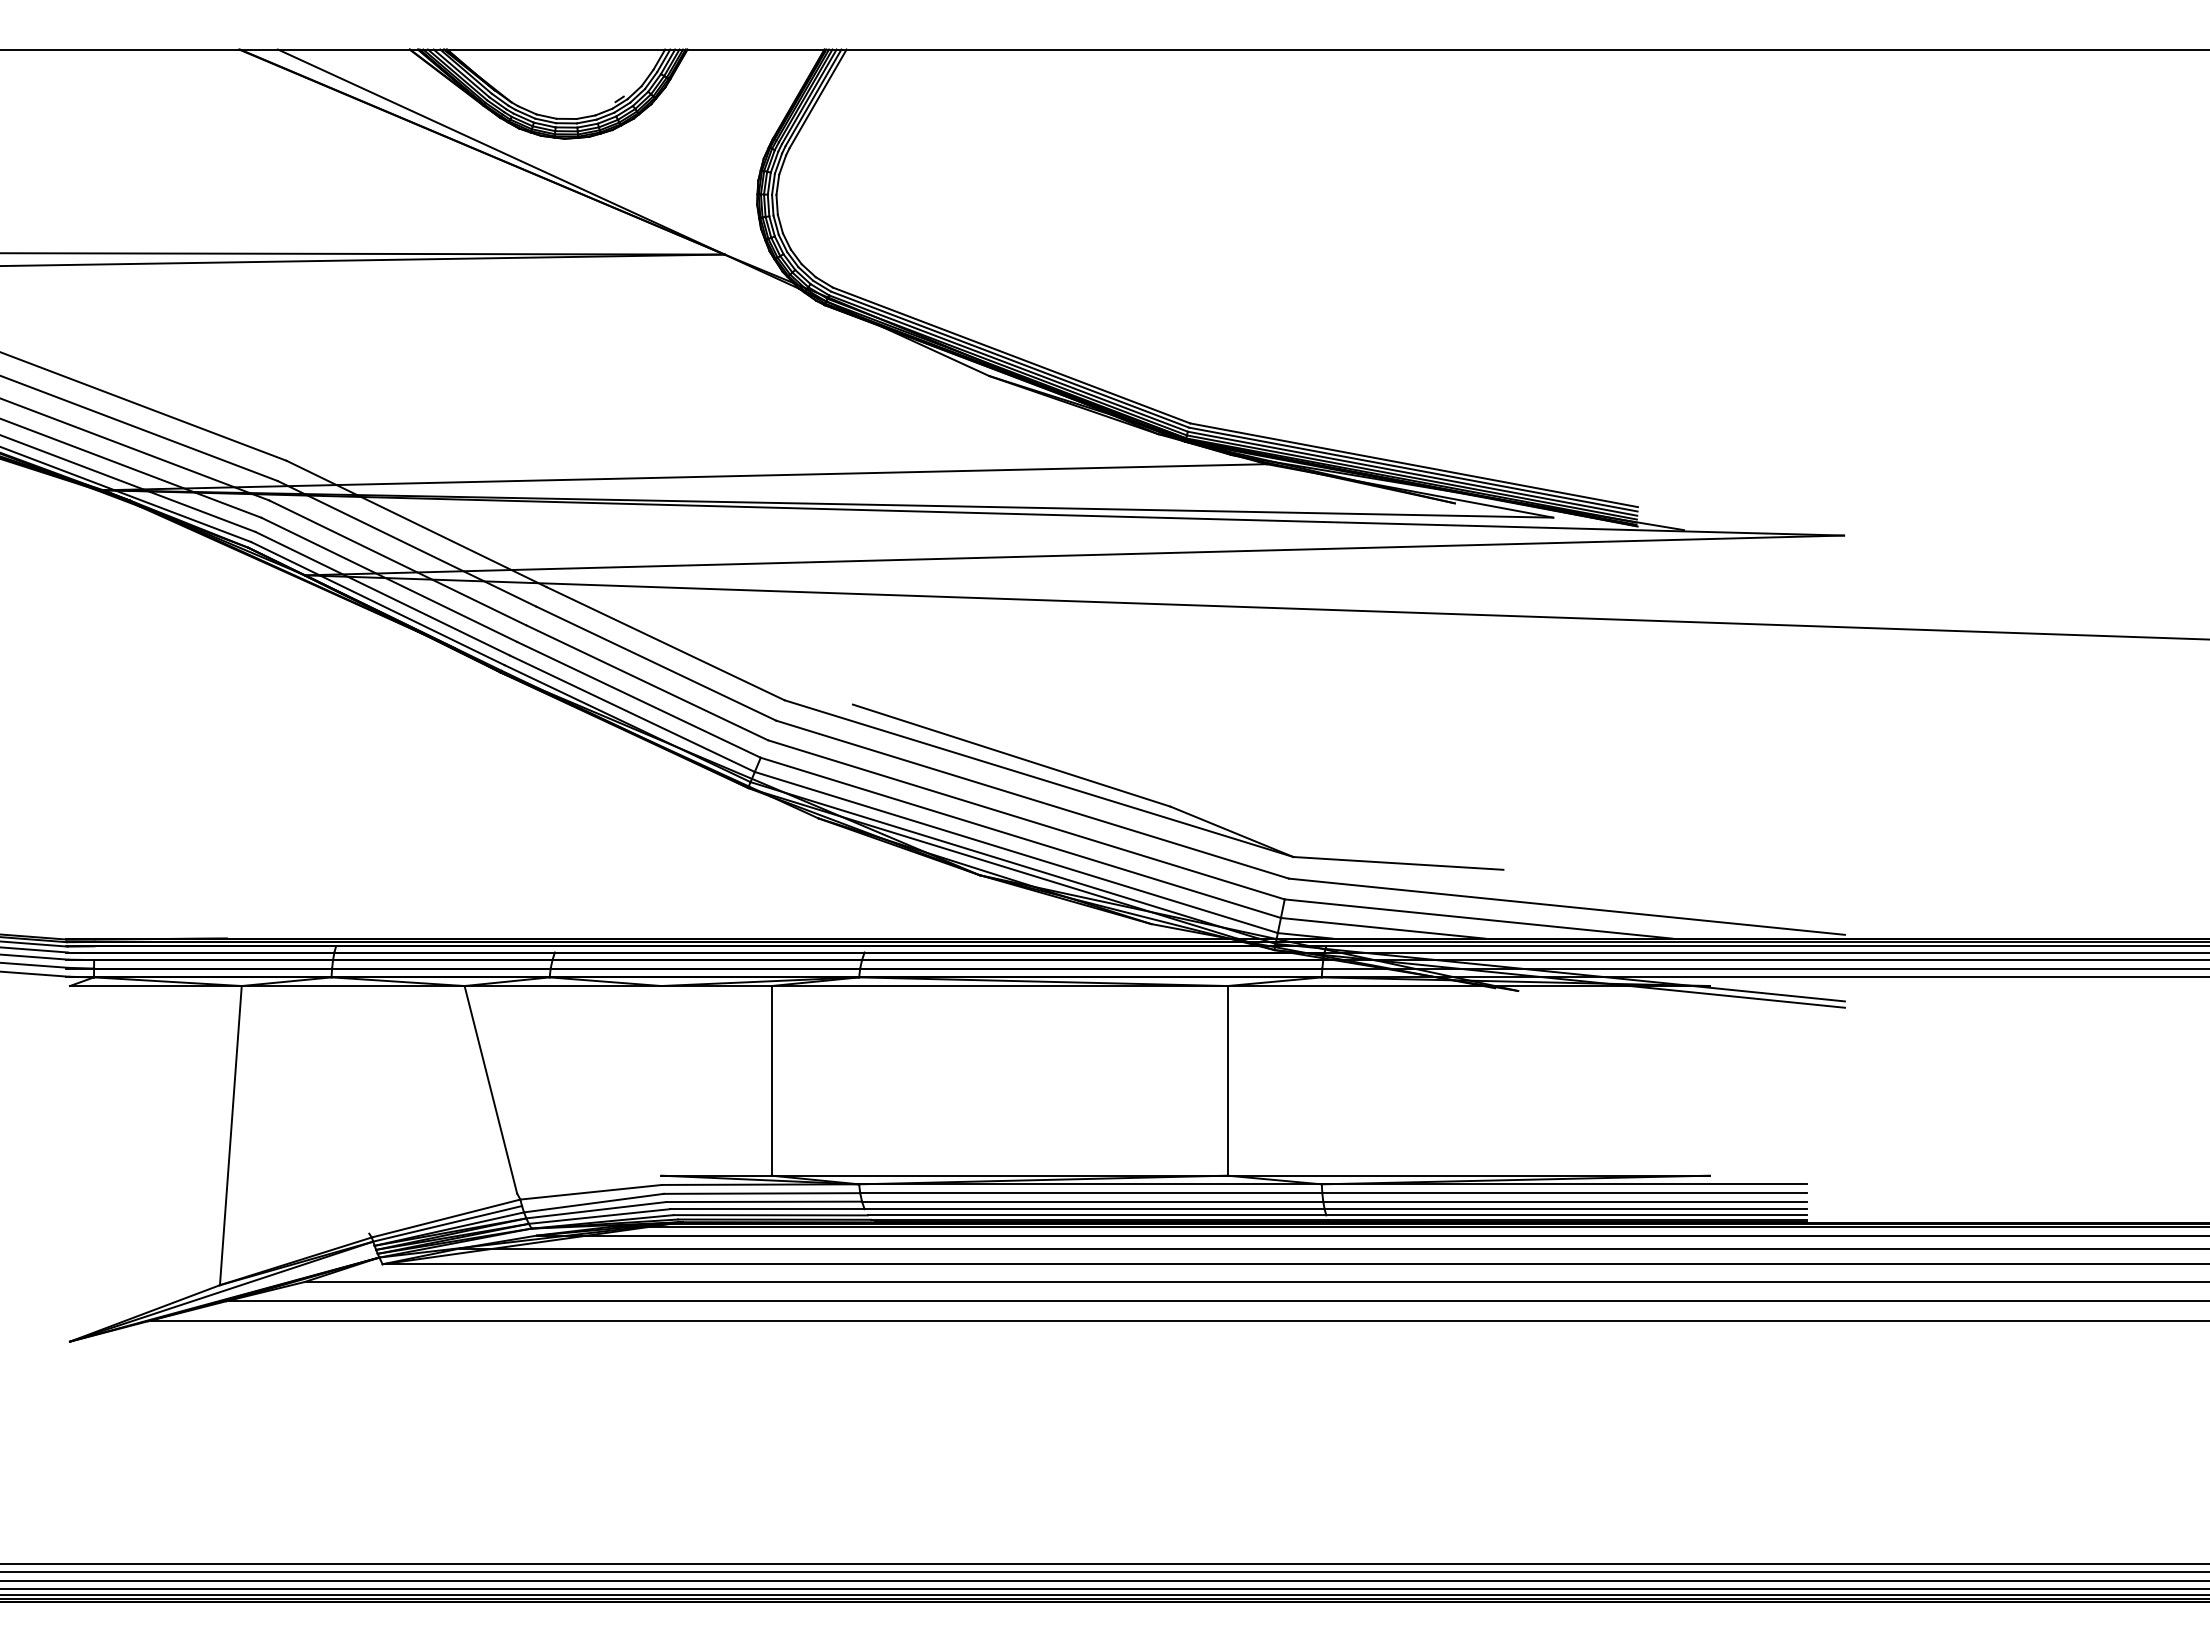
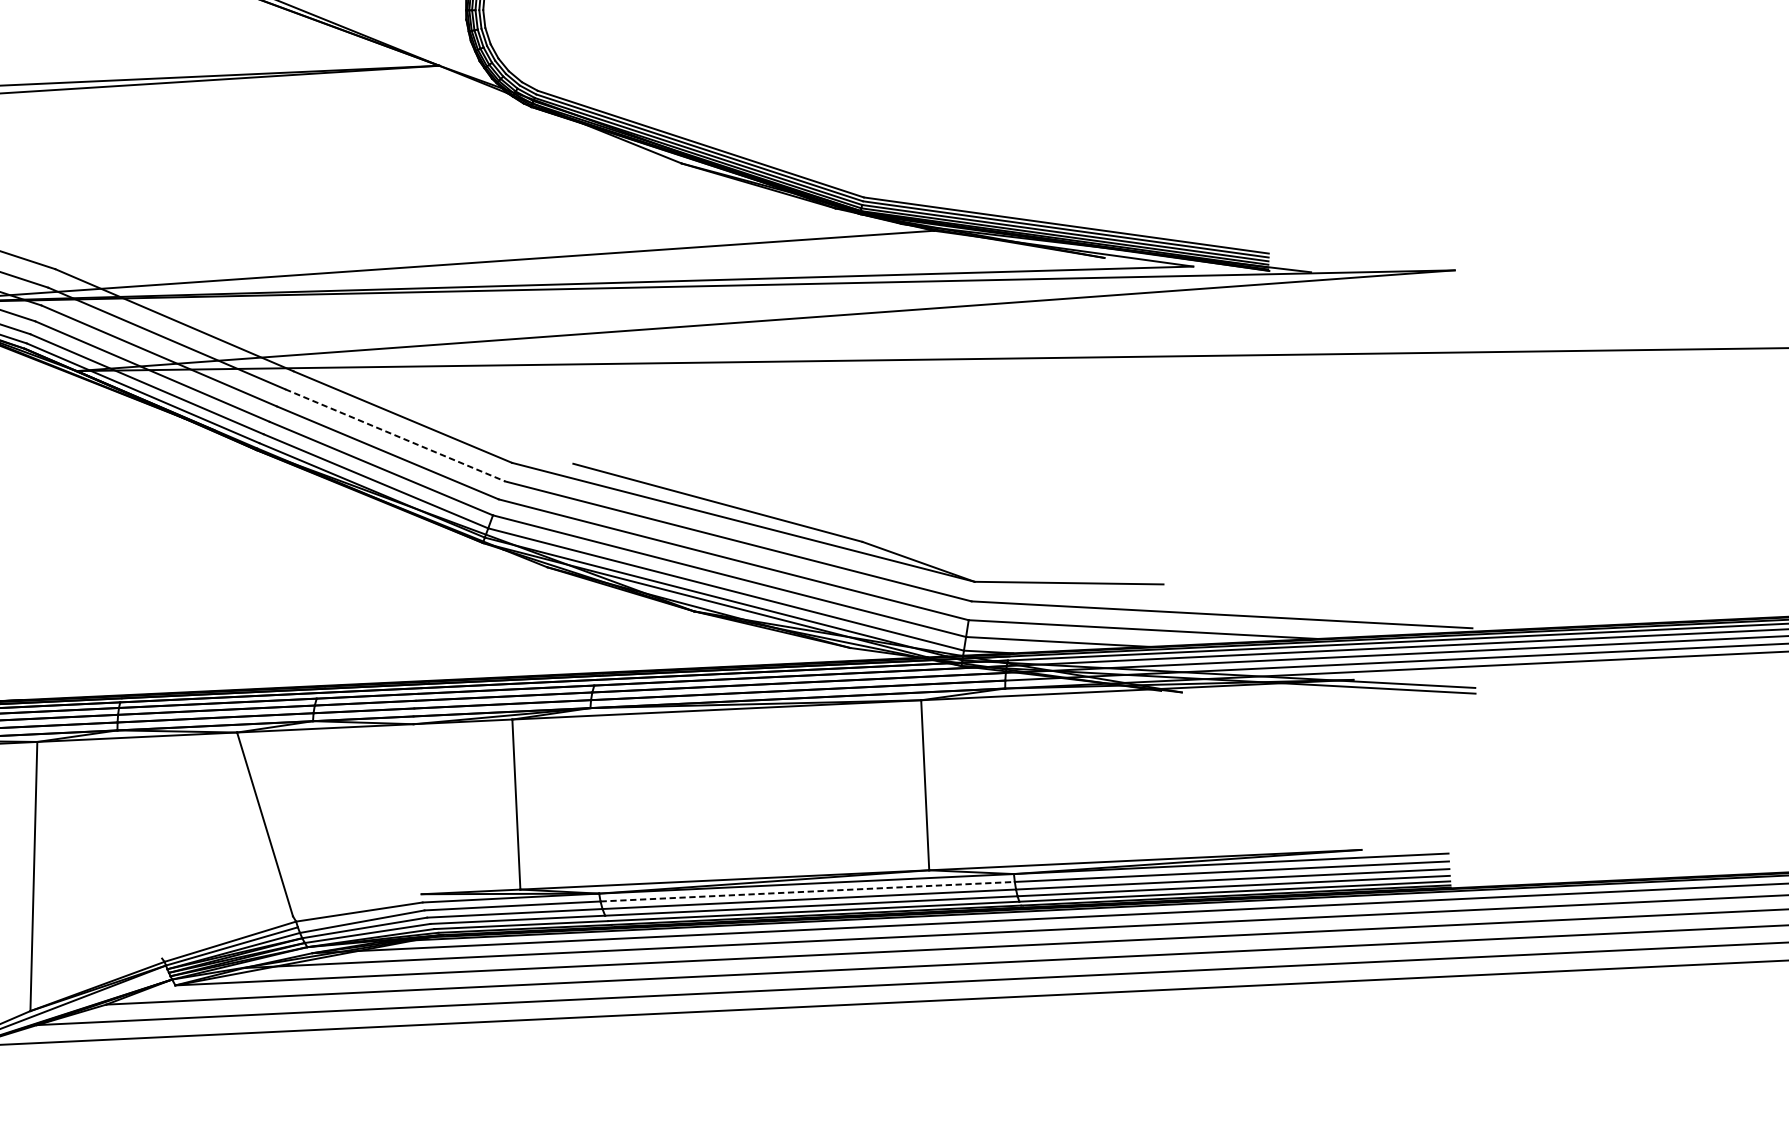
line: (656, 663) -> (395, 435), solid -> dashed
line: (1091, 1193) -> (807, 892), solid -> dashed

